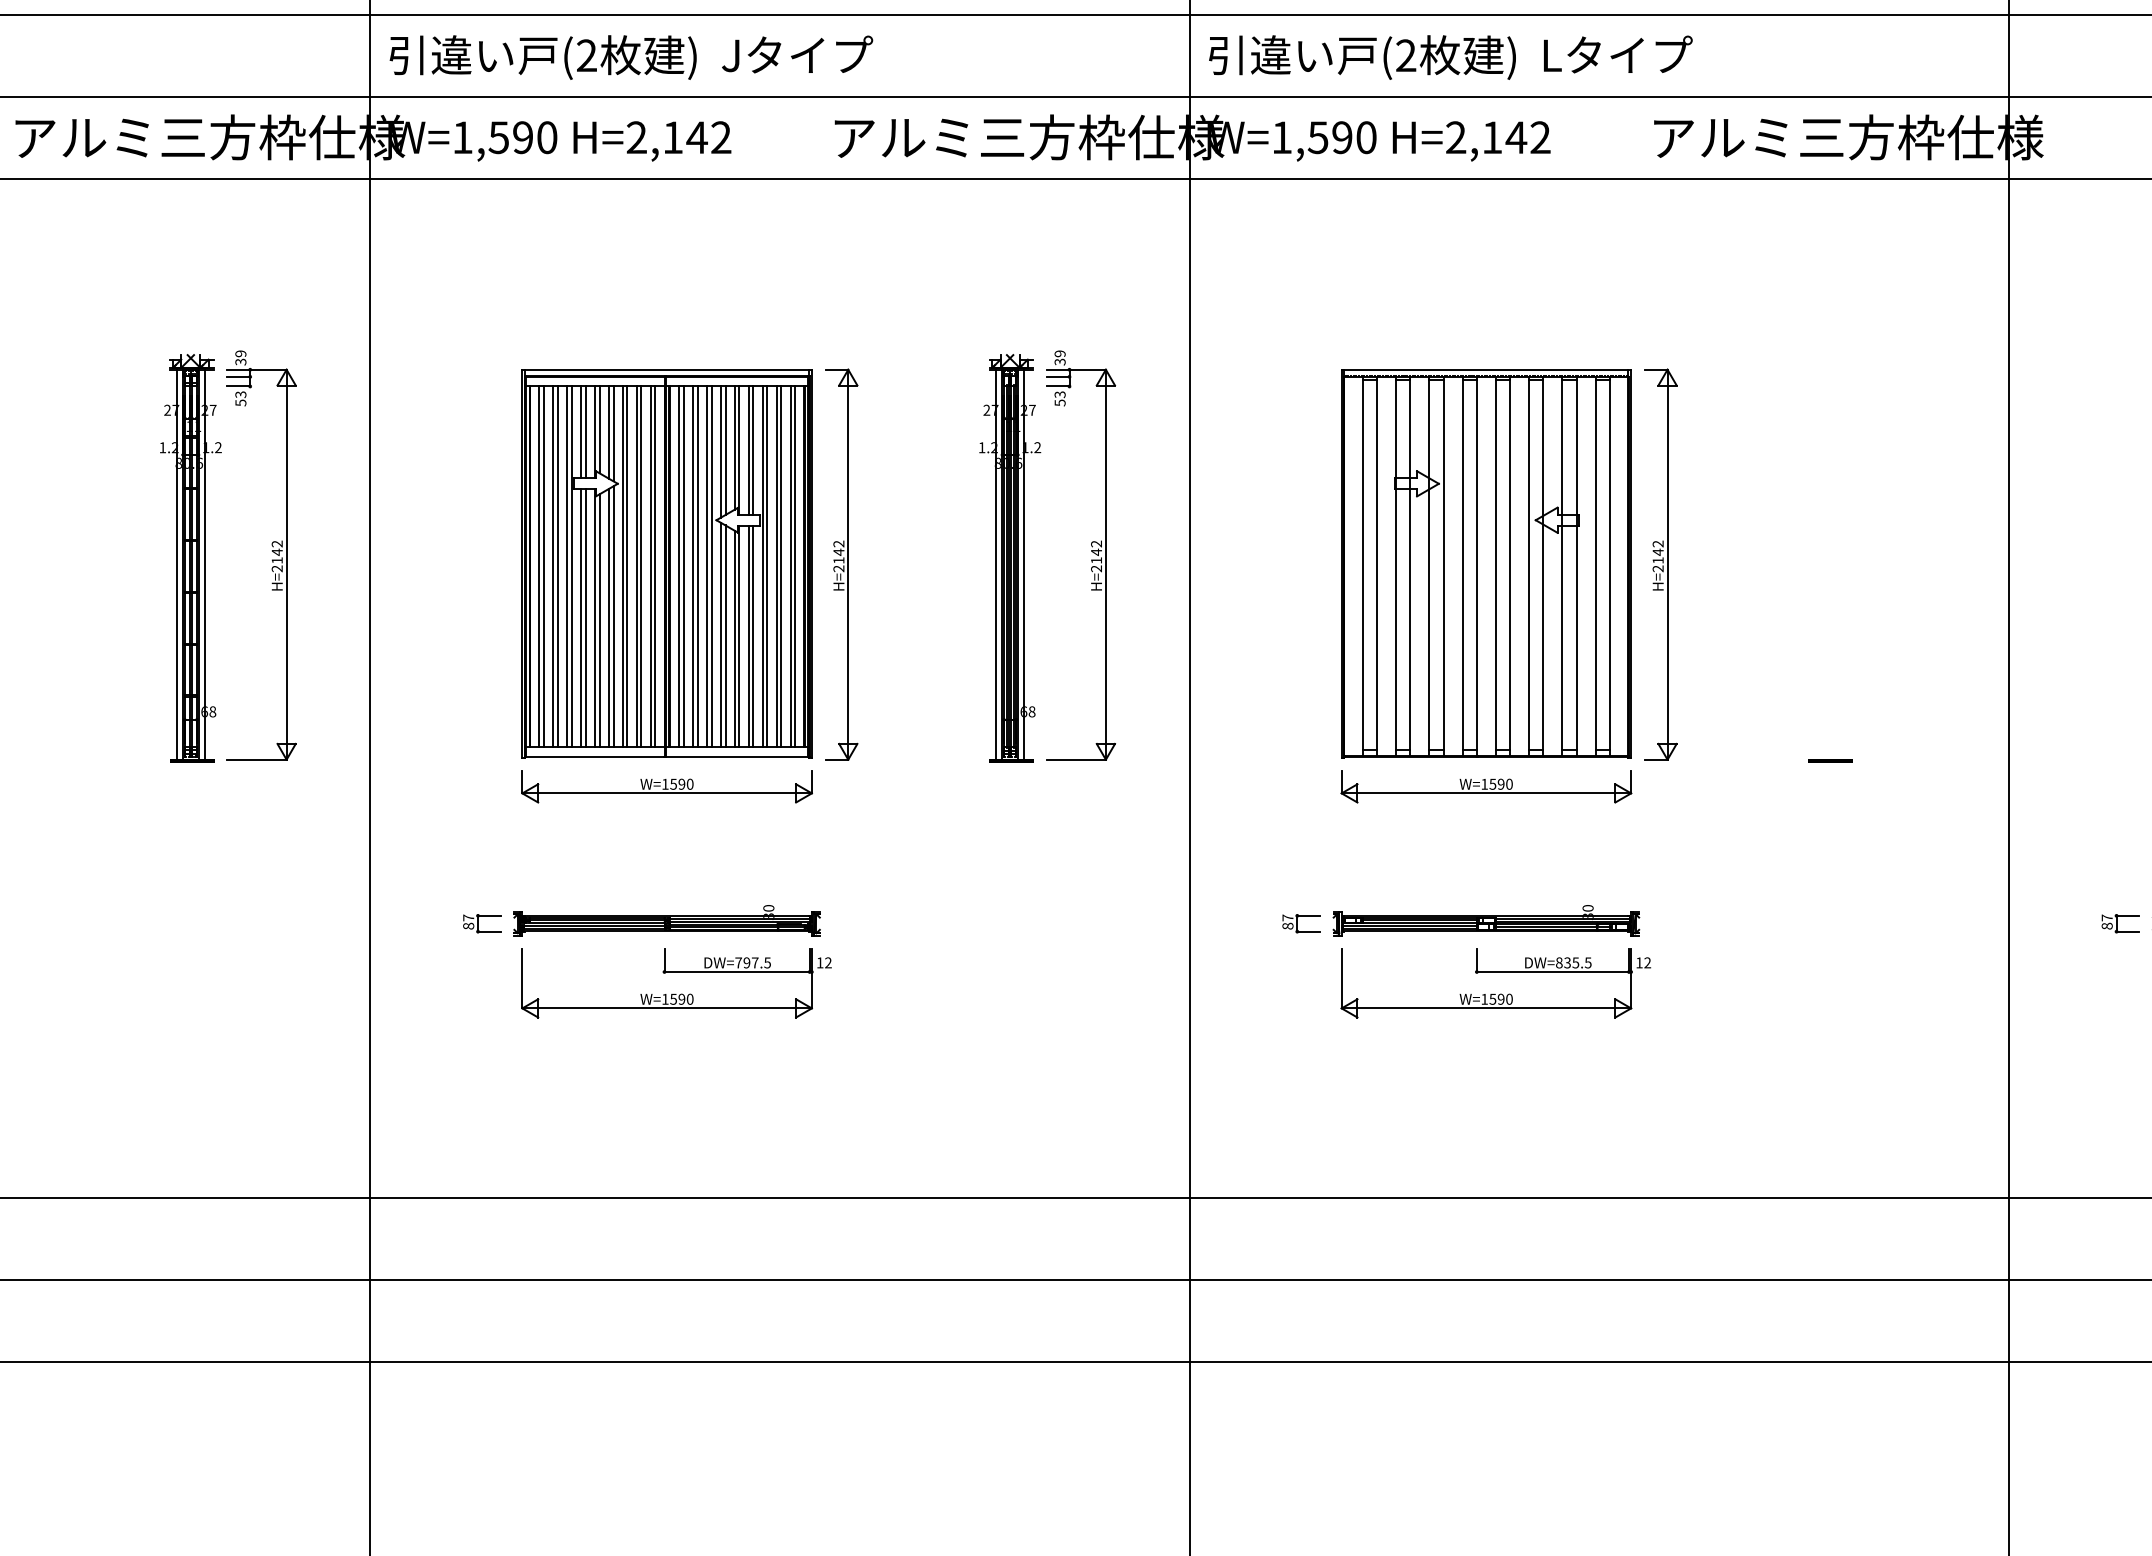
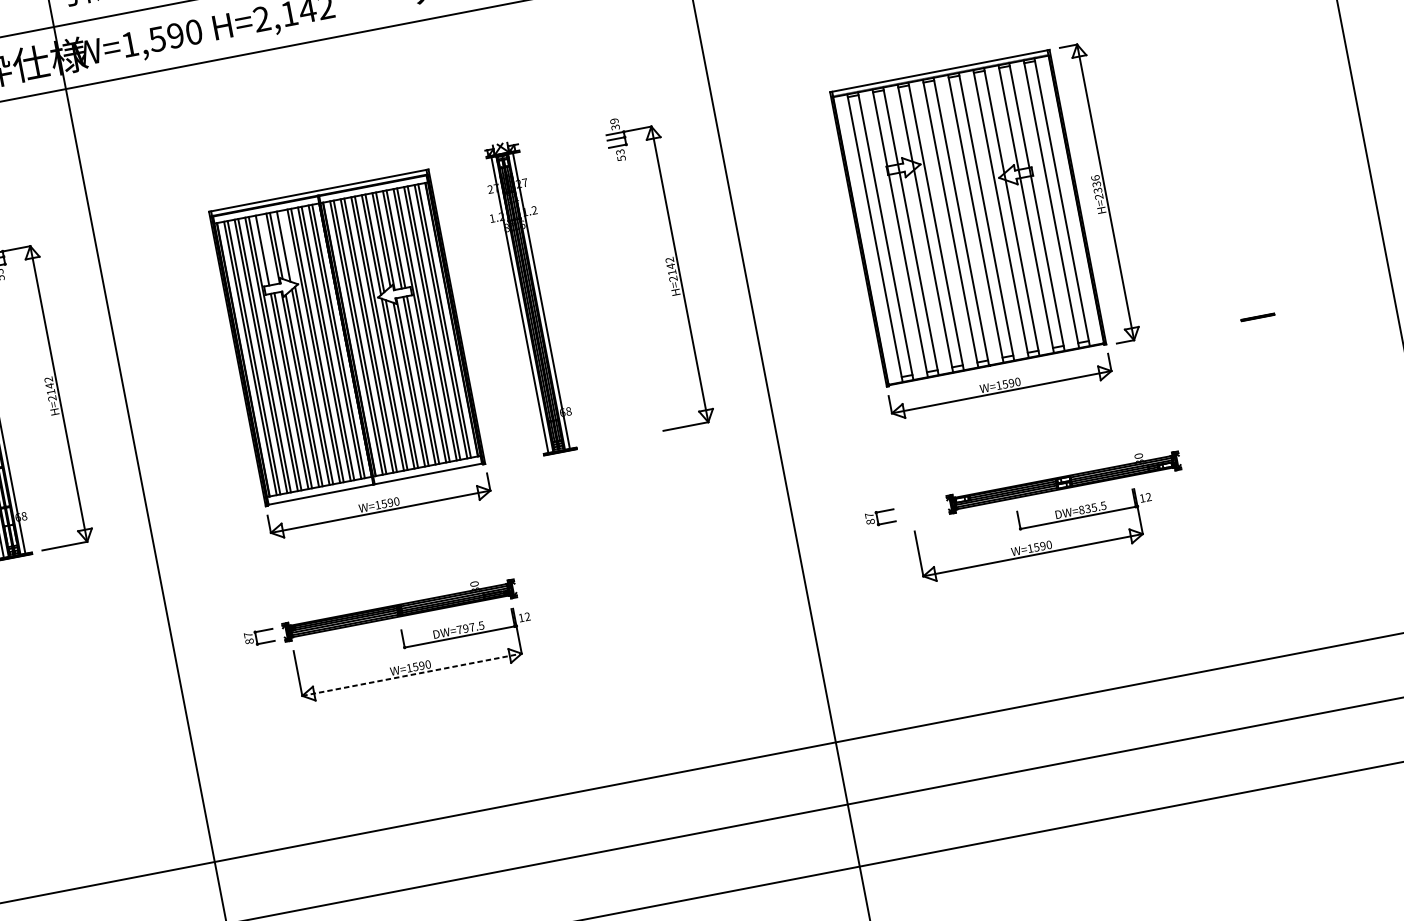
line: (585, 432) -> (266, 250), removed
line: (613, 433) -> (287, 246), removed
text: (1657, 551) -> (1096, 183), H=2142 -> H=2336
part: (1010, 558) -> (530, 298), moved
part: (841, 564) -> (479, 312), removed
part: (1486, 920) -> (1063, 480), moved
line: (667, 1008) -> (412, 674), solid -> dashed

